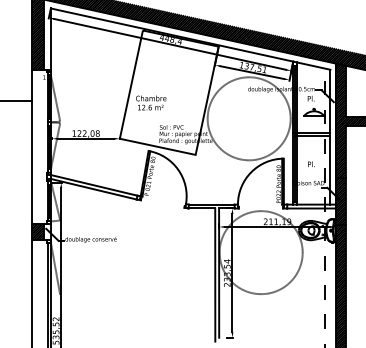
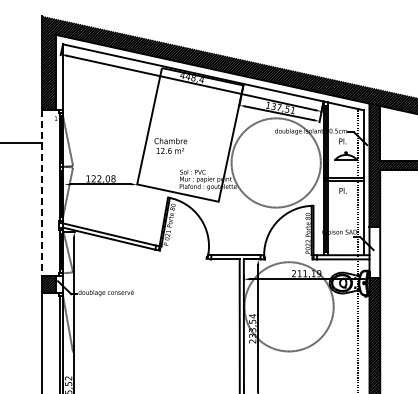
line: (31, 146) -> (42, 192), solid -> dashed
text: (310, 163) -> (342, 190), moved
hatch: (340, 201) -> (374, 251), removed

